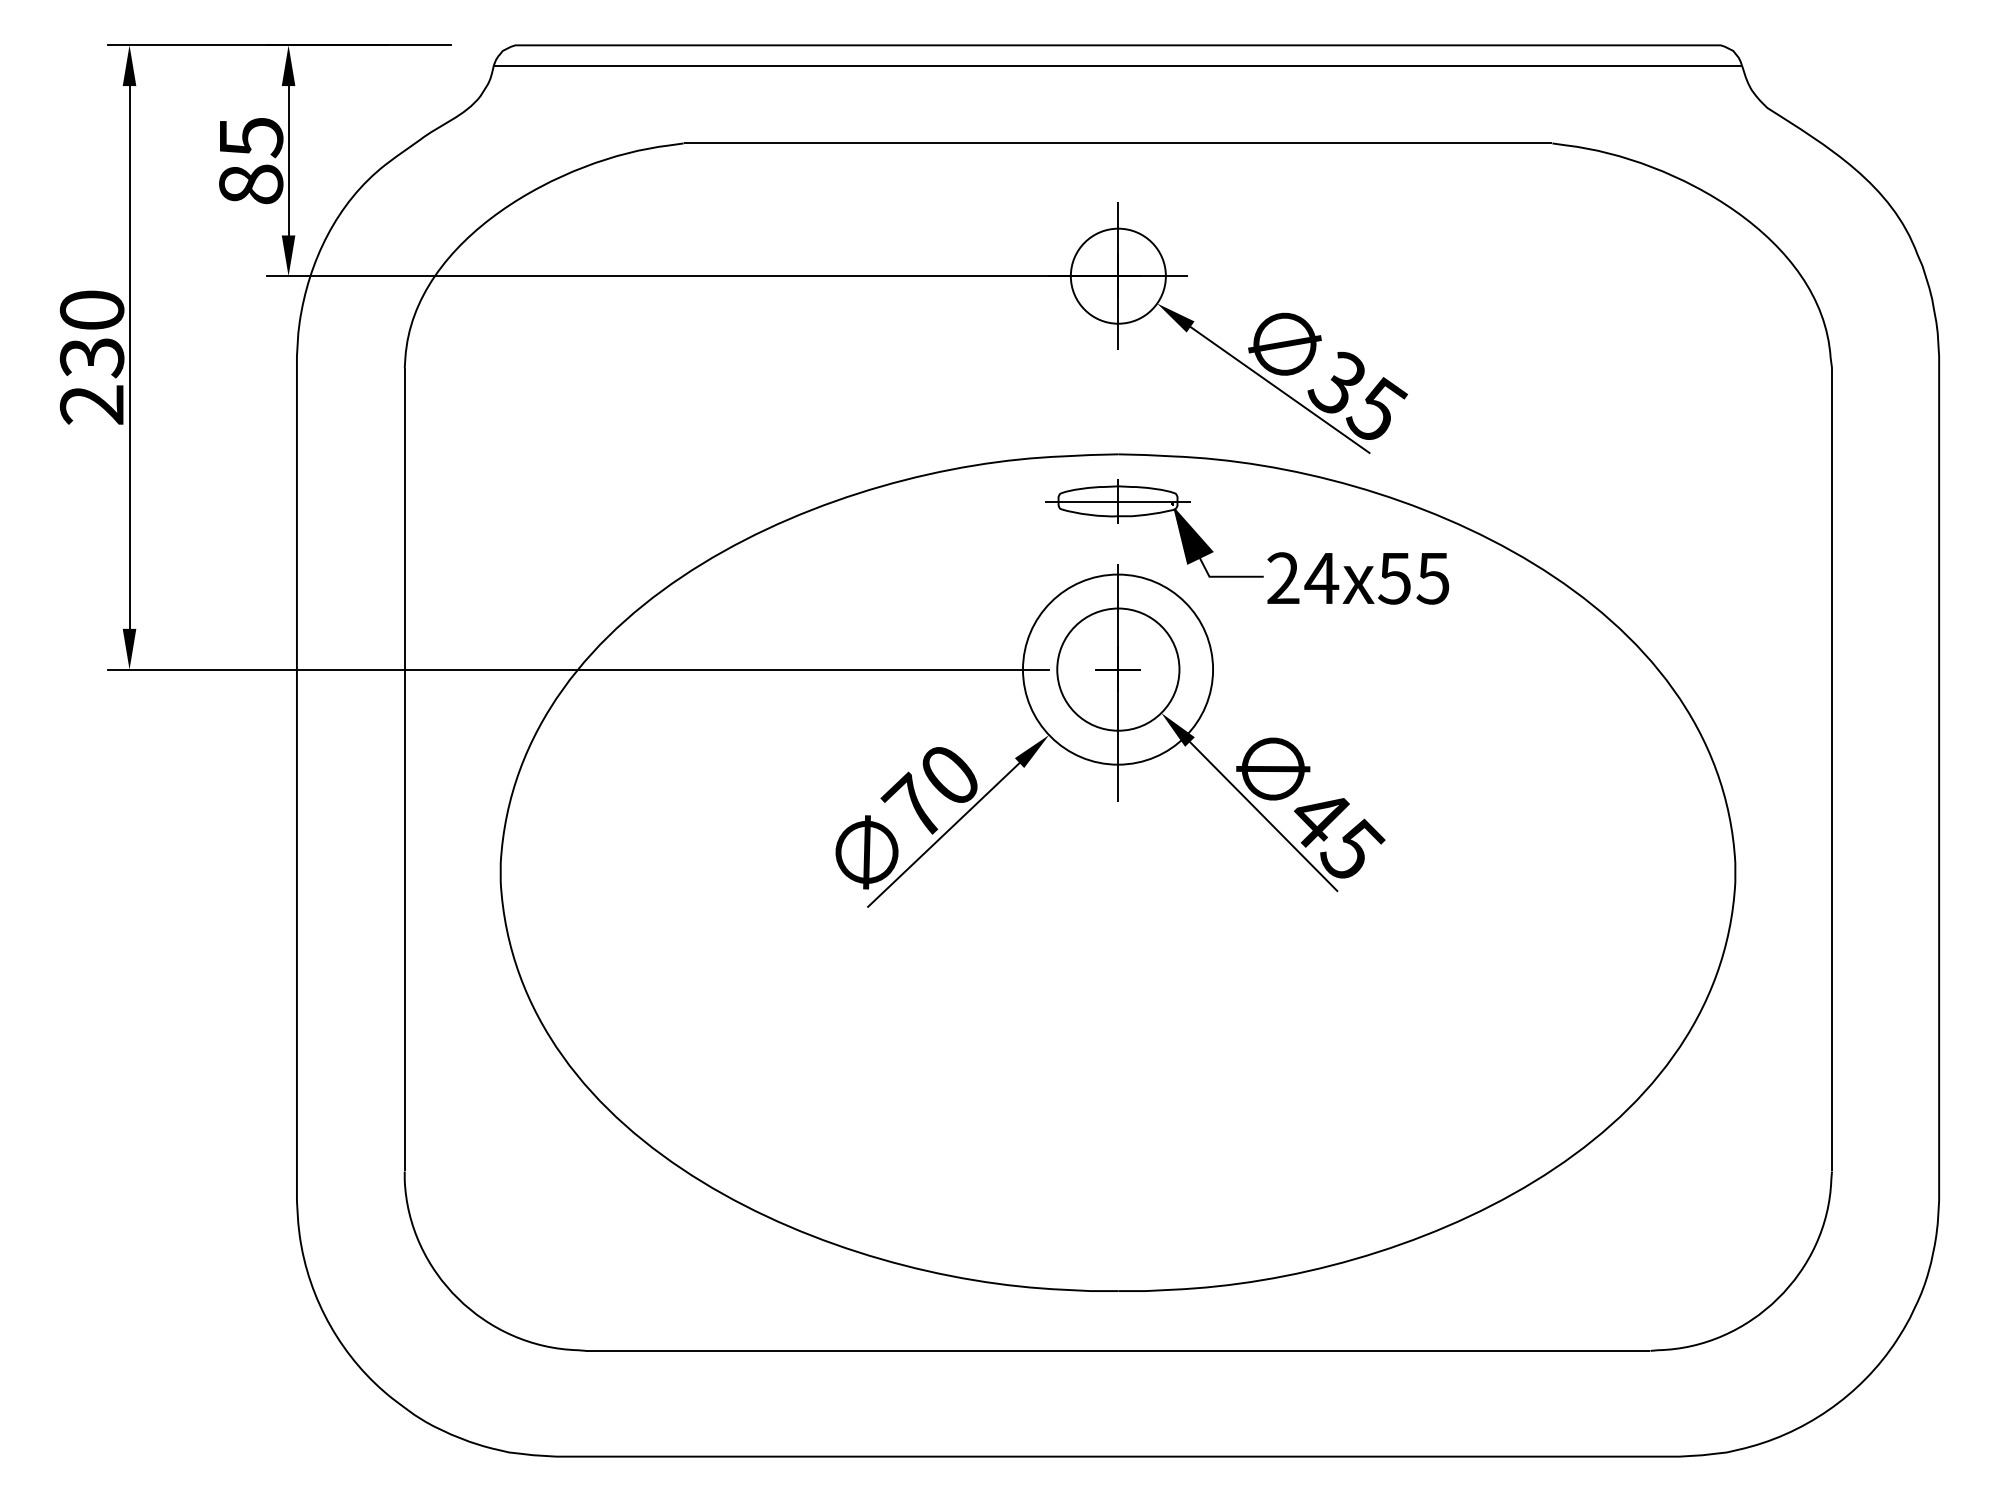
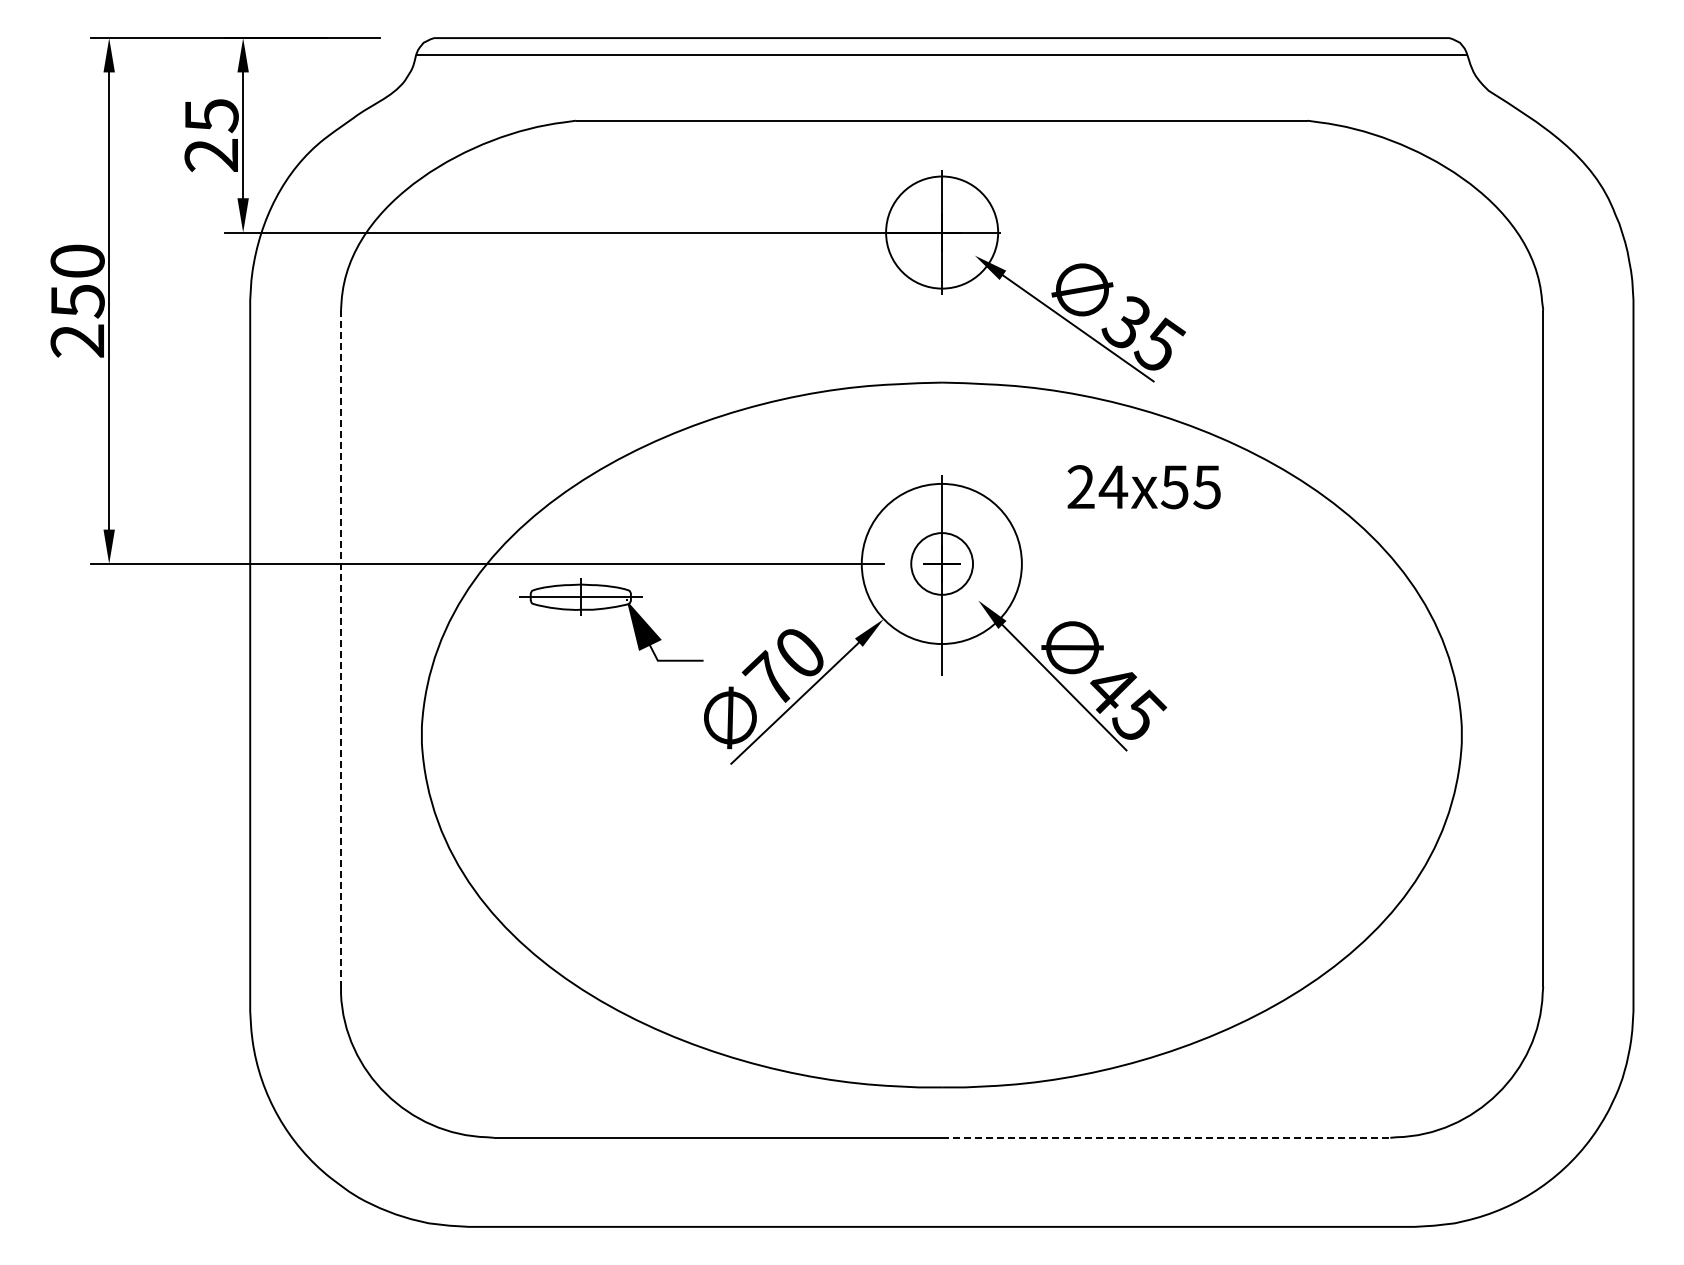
text: (250, 183) -> (211, 154), 85 -> 25
circle: (1118, 276) -> (942, 232), size x1.4
text: (91, 358) -> (77, 301), 230 -> 250
part: (1154, 514) -> (611, 608), moved
circle: (1117, 669) -> (941, 563), size x0.6
line: (405, 769) -> (341, 648), solid -> dashed
line: (1384, 1350) -> (1166, 1137), solid -> dashed

